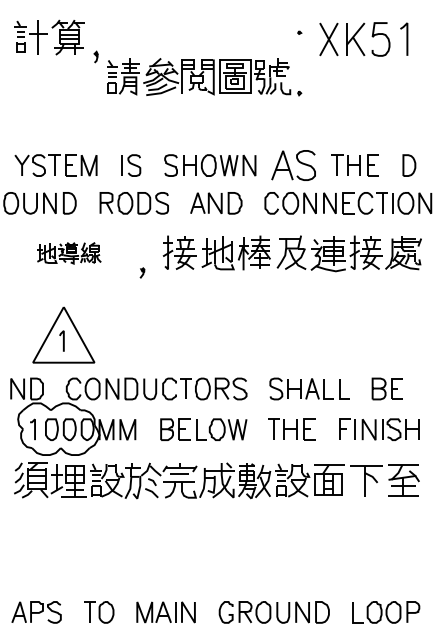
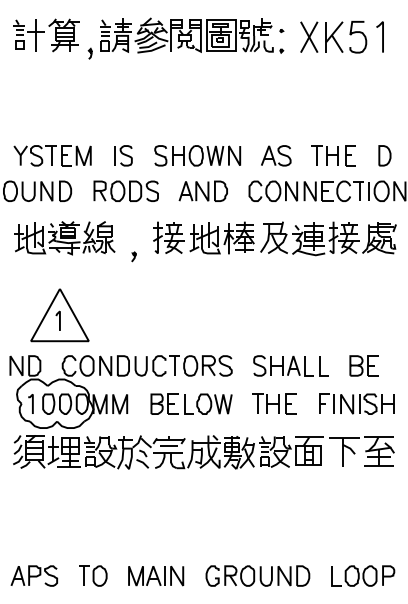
part: (204, 76) -> (192, 35), moved
part: (294, 165) -> (276, 155), size x0.71
part: (68, 253) -> (64, 238), size x1.67

